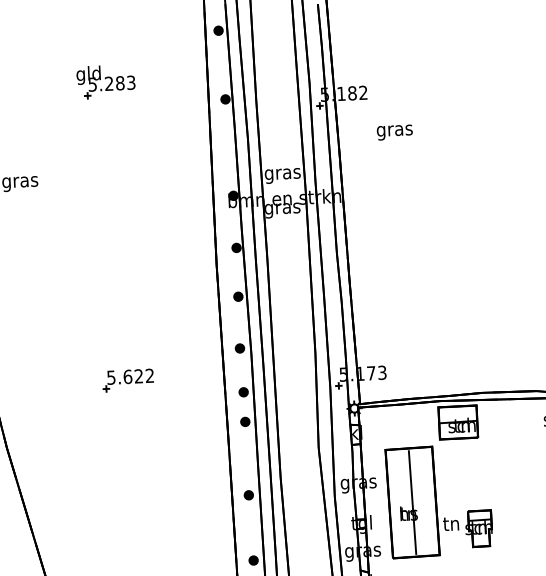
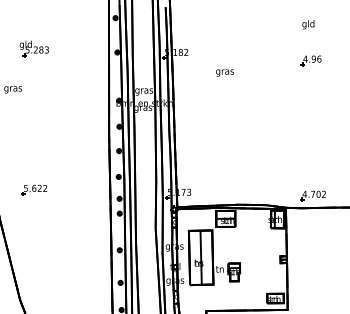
part: (104, 81) -> (33, 48), moved
text: (393, 131) -> (224, 72), moved
part: (128, 378) -> (34, 189), moved

